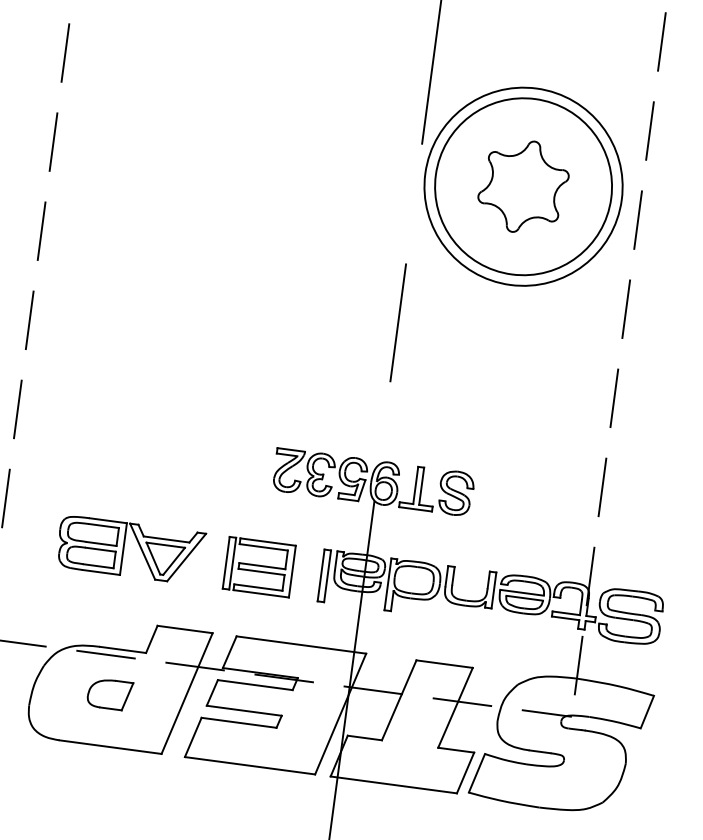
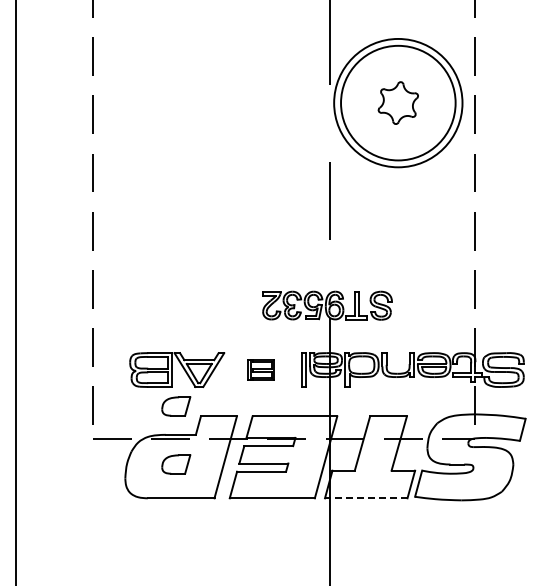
part: (523, 185) -> (398, 102), size x0.7
part: (259, 566) -> (261, 369), size x0.6
part: (122, 605) -> (176, 406), added
line: (392, 785) -> (365, 498), solid -> dashed

